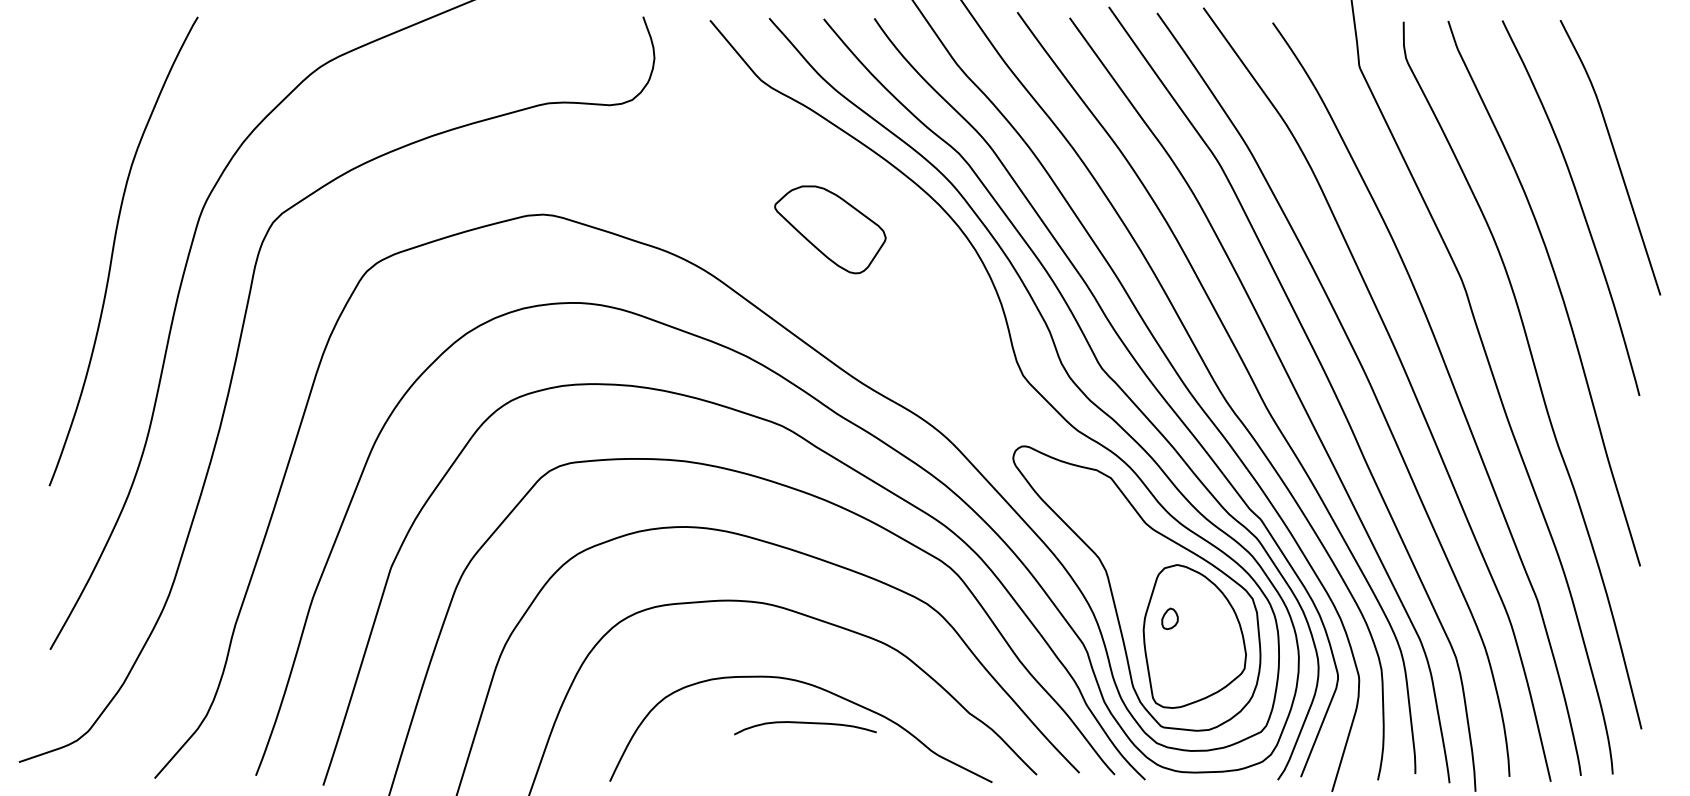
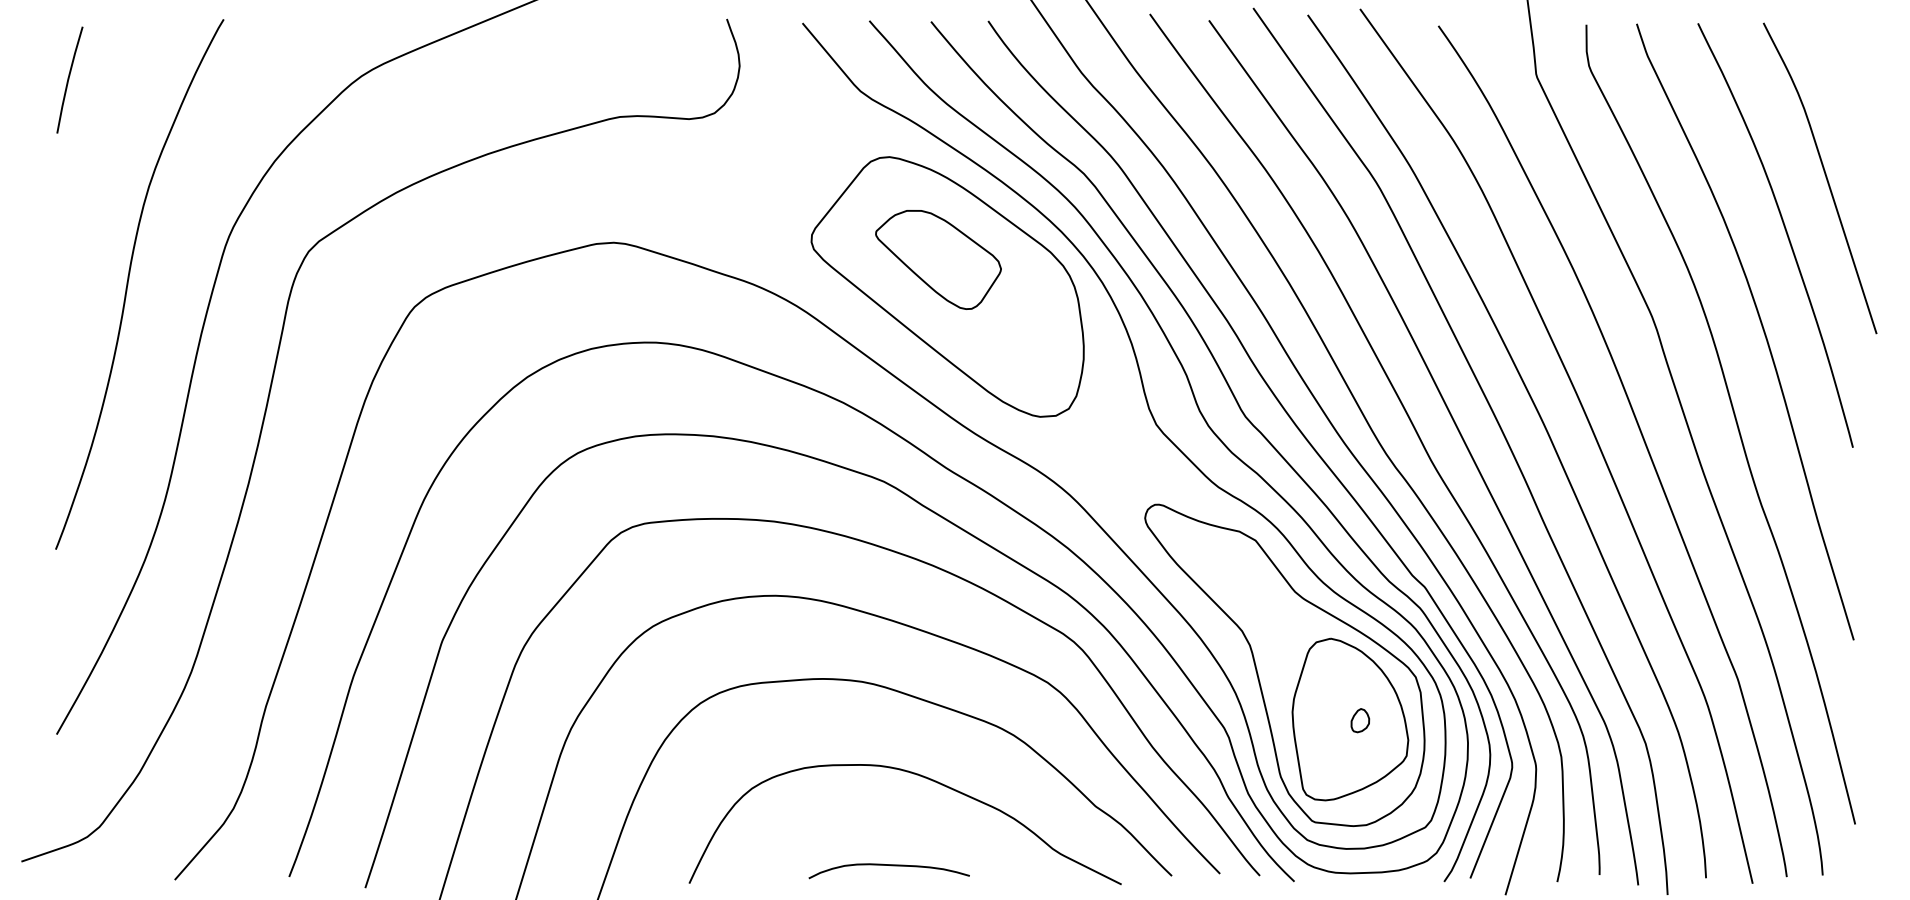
line: (61, 70) -> (69, 79), added
part: (838, 253) -> (947, 286), added
part: (1170, 618) -> (1360, 720), moved
curve: (807, 724) -> (891, 866), moved

